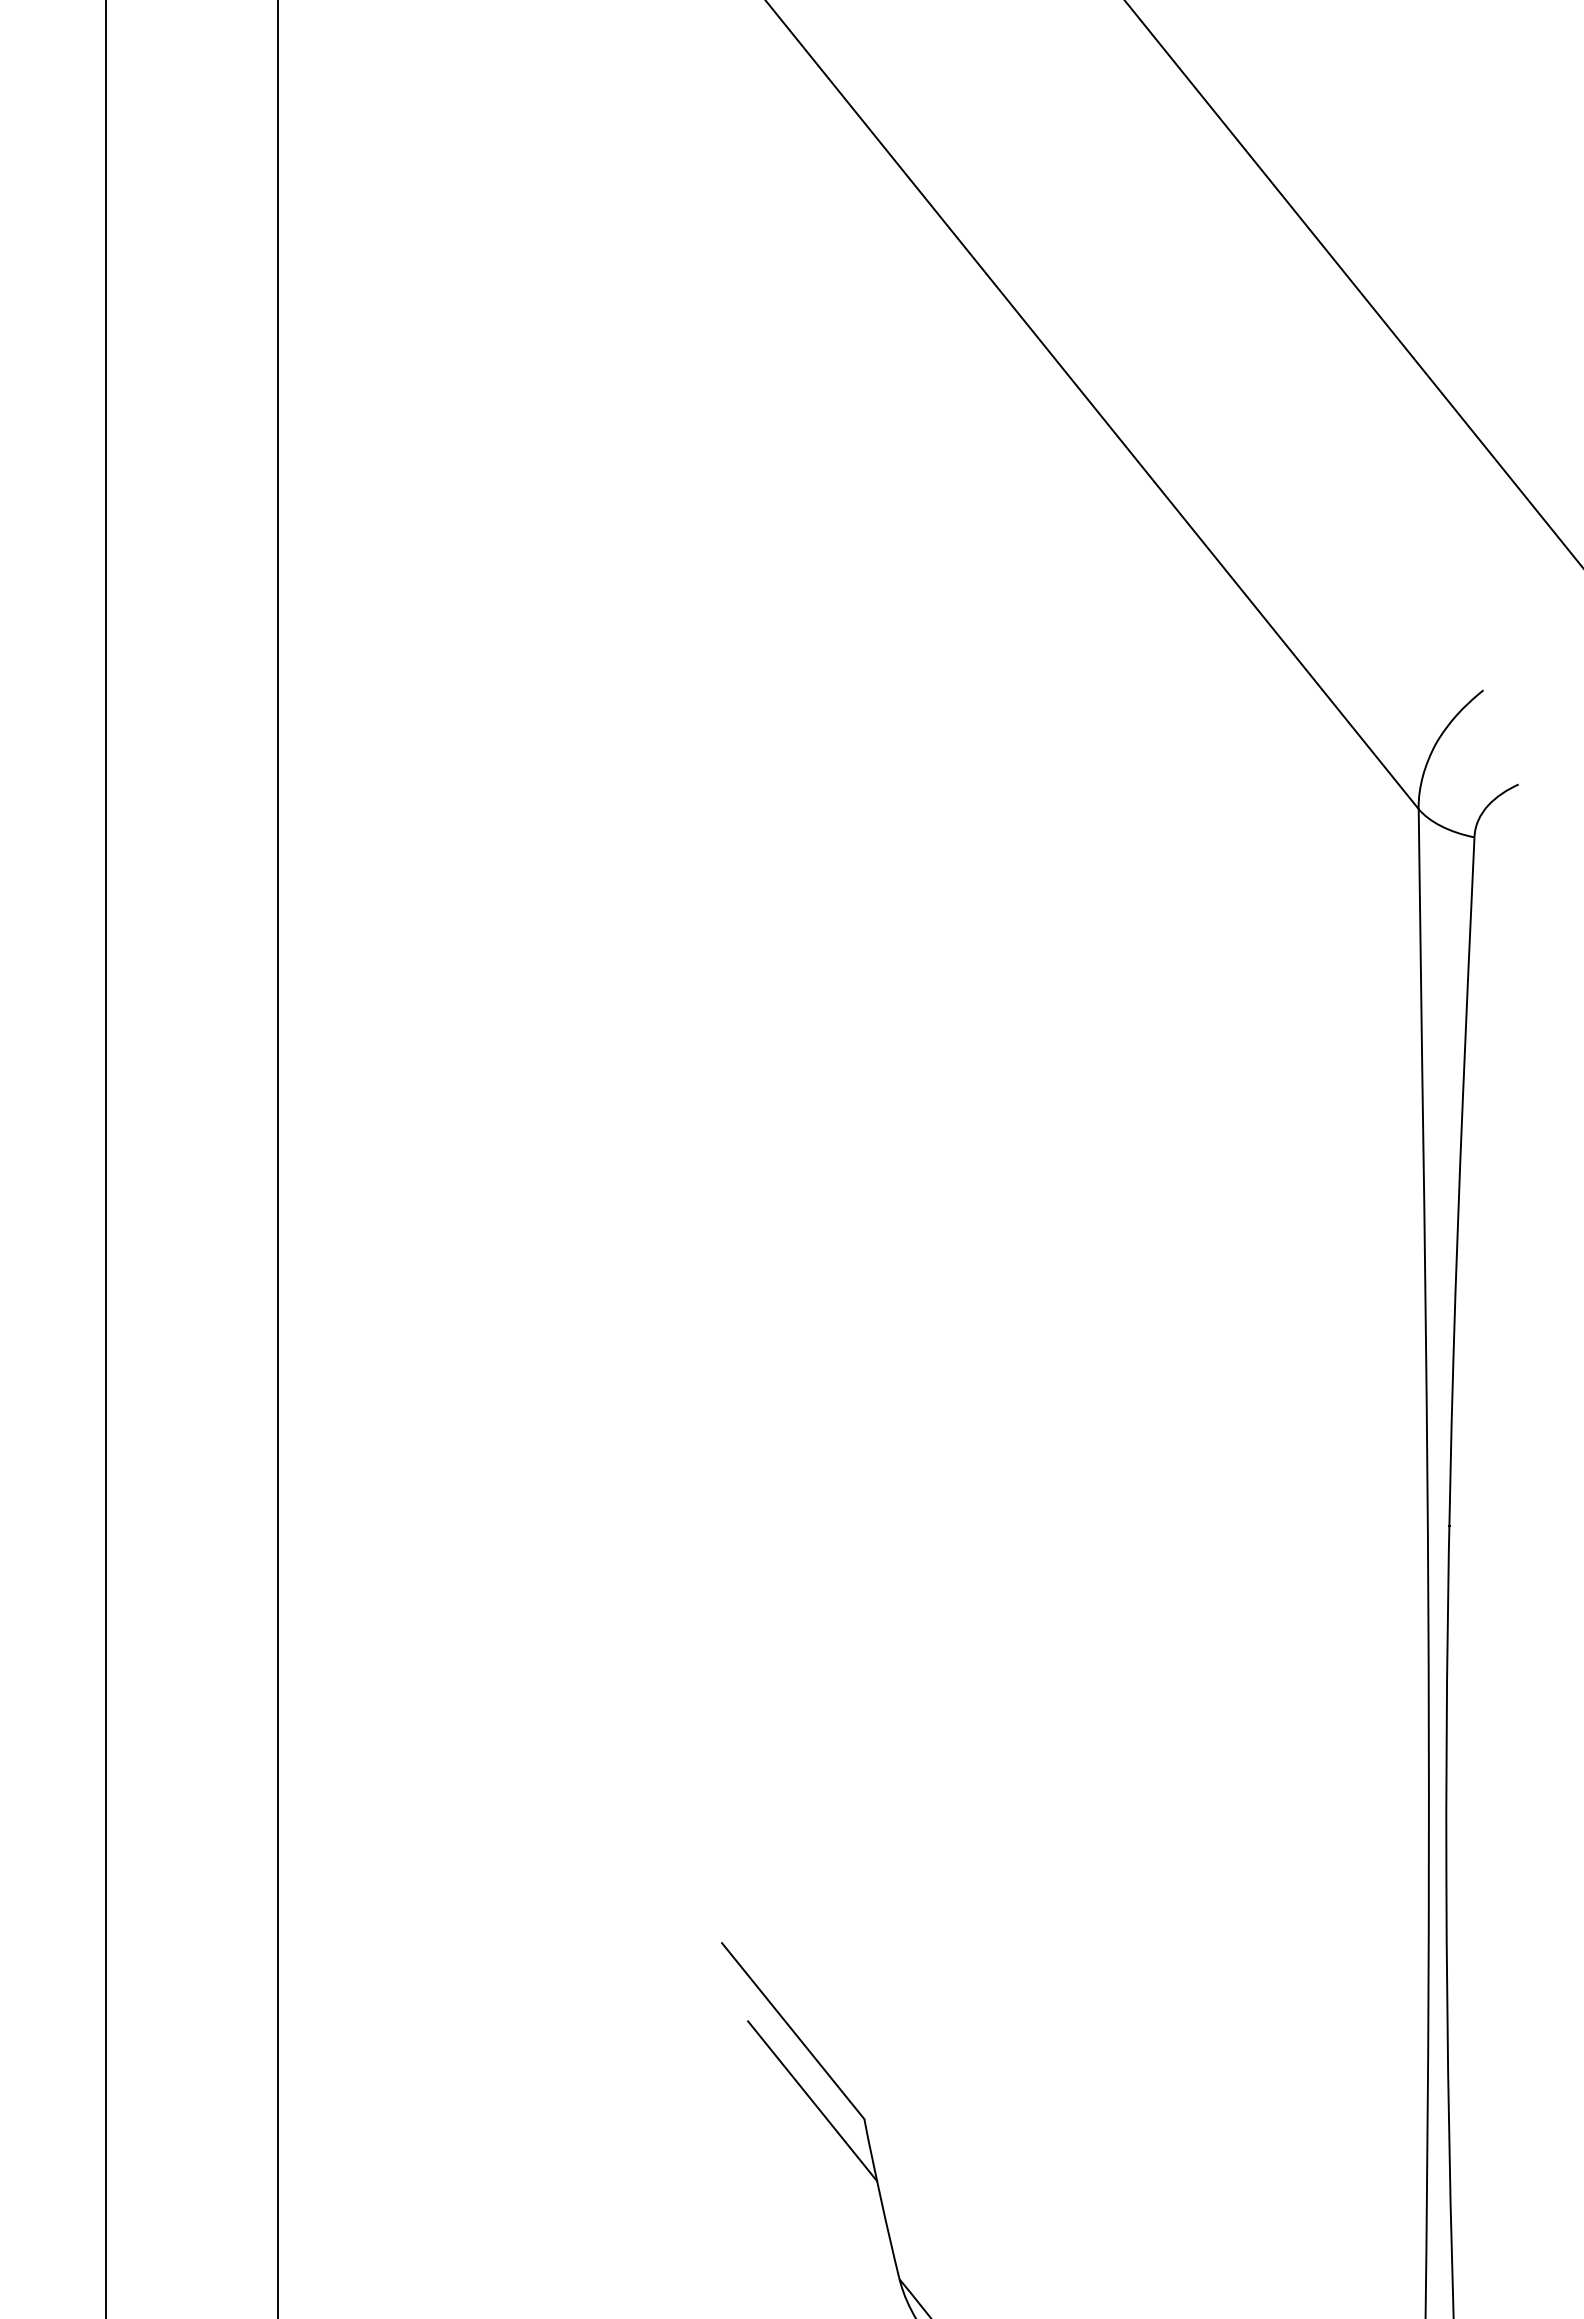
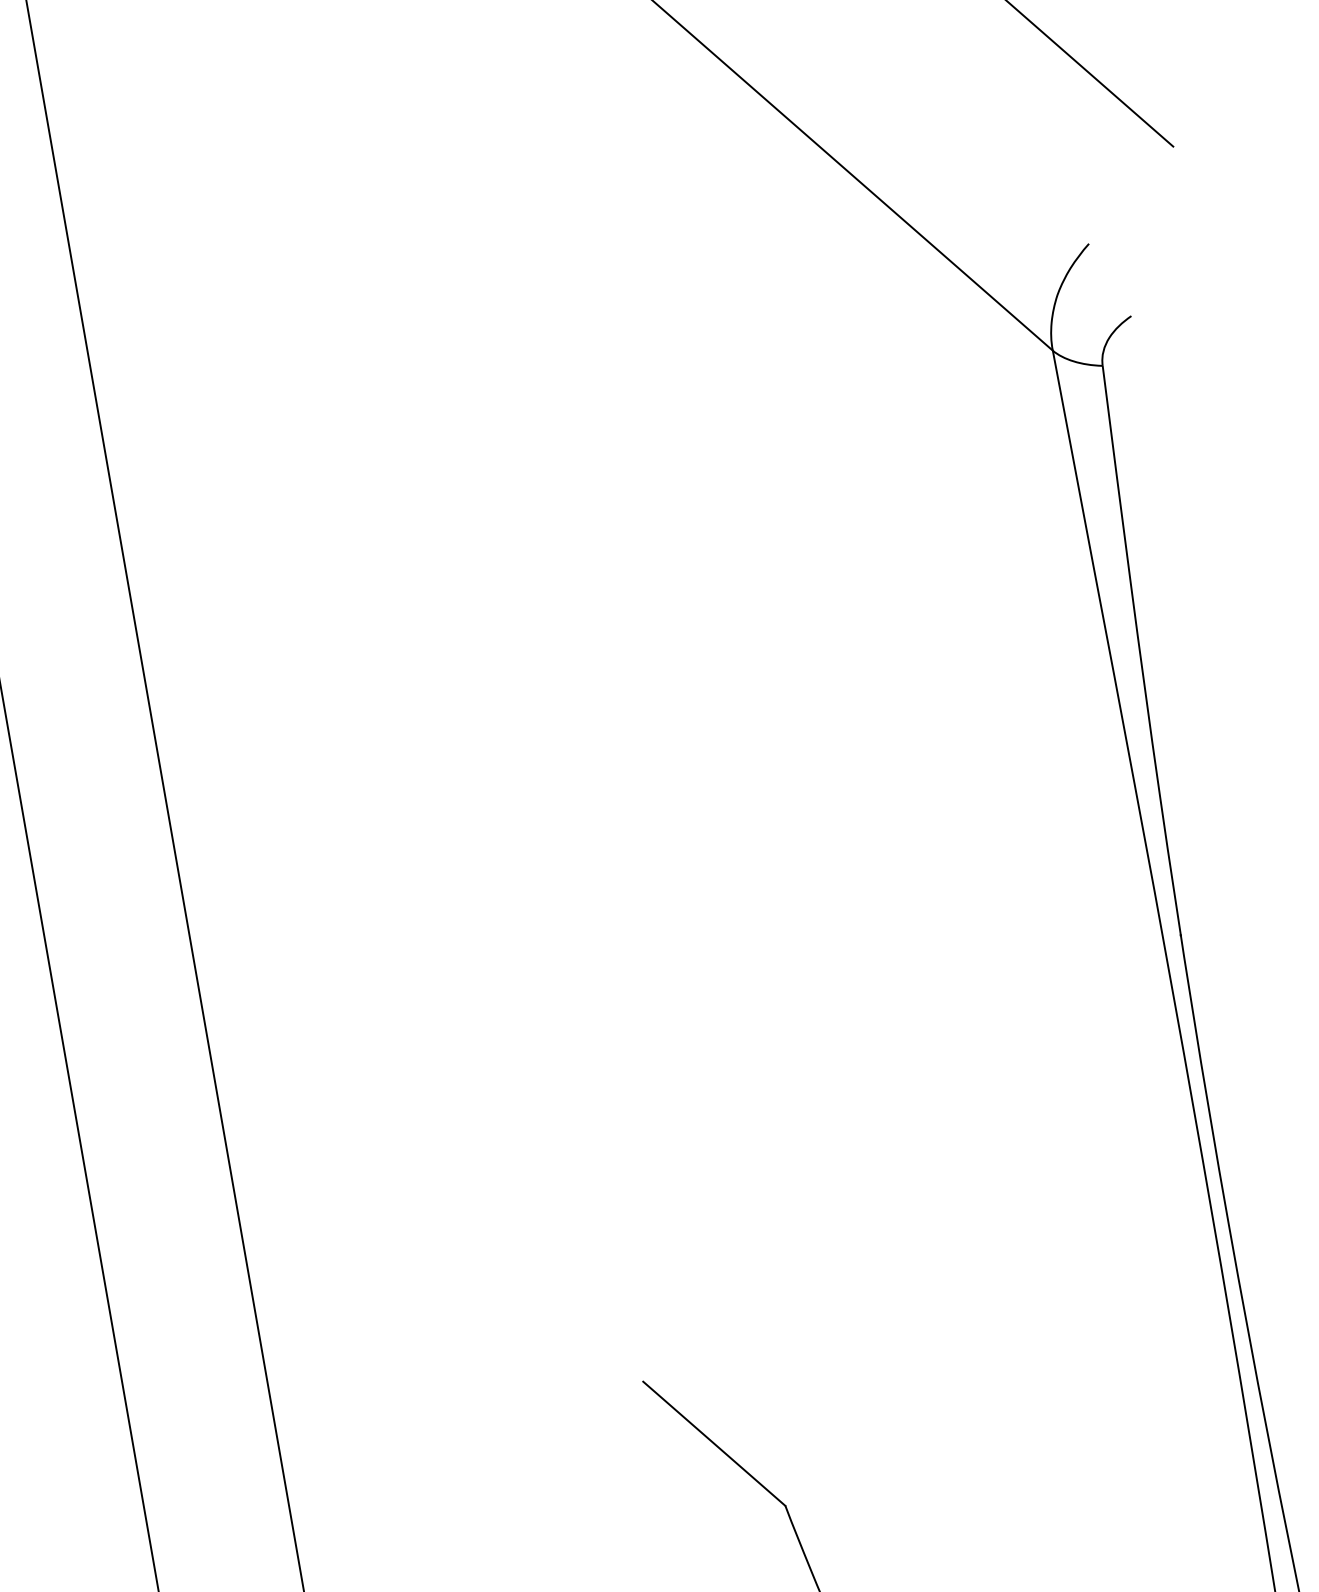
line: (812, 2101) -> (740, 1498), removed

